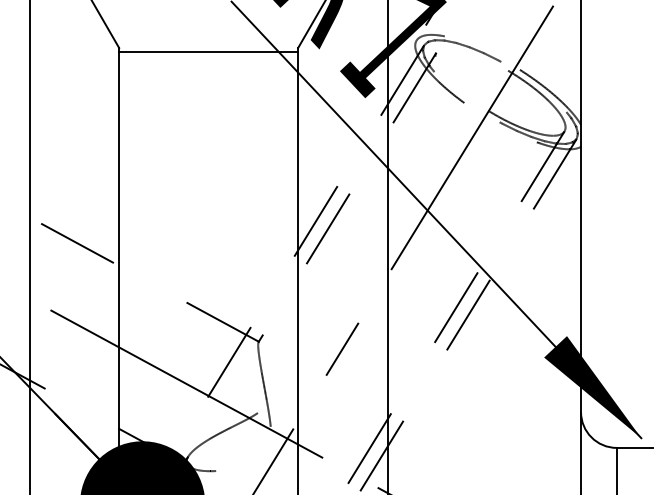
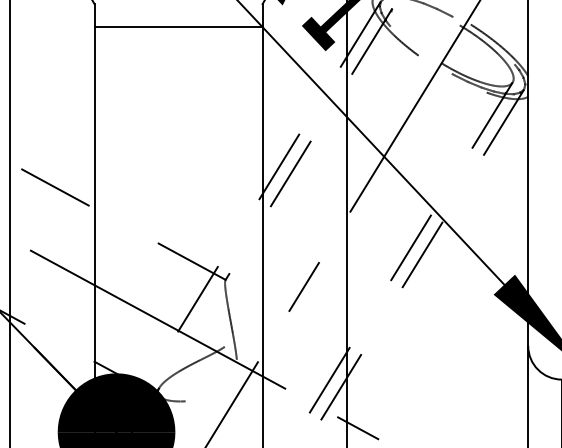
line: (208, 51) -> (178, 26), moved

